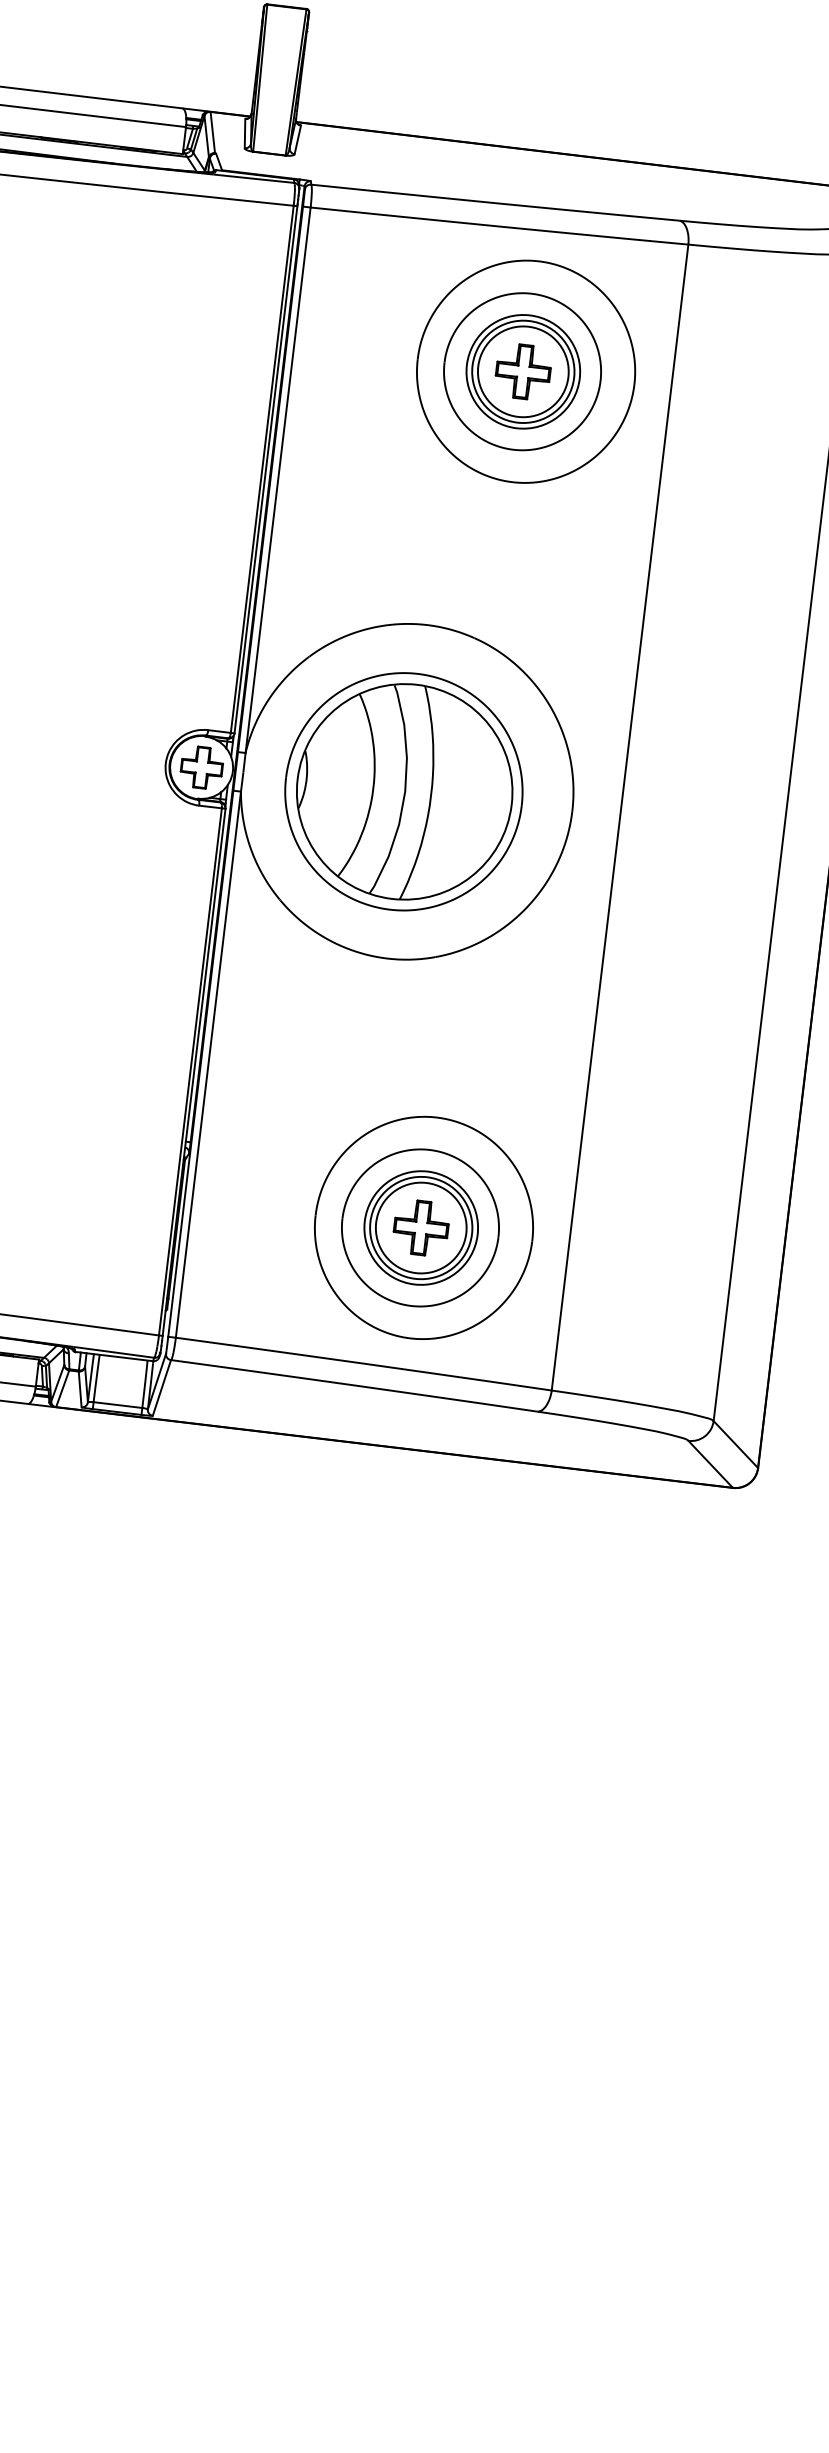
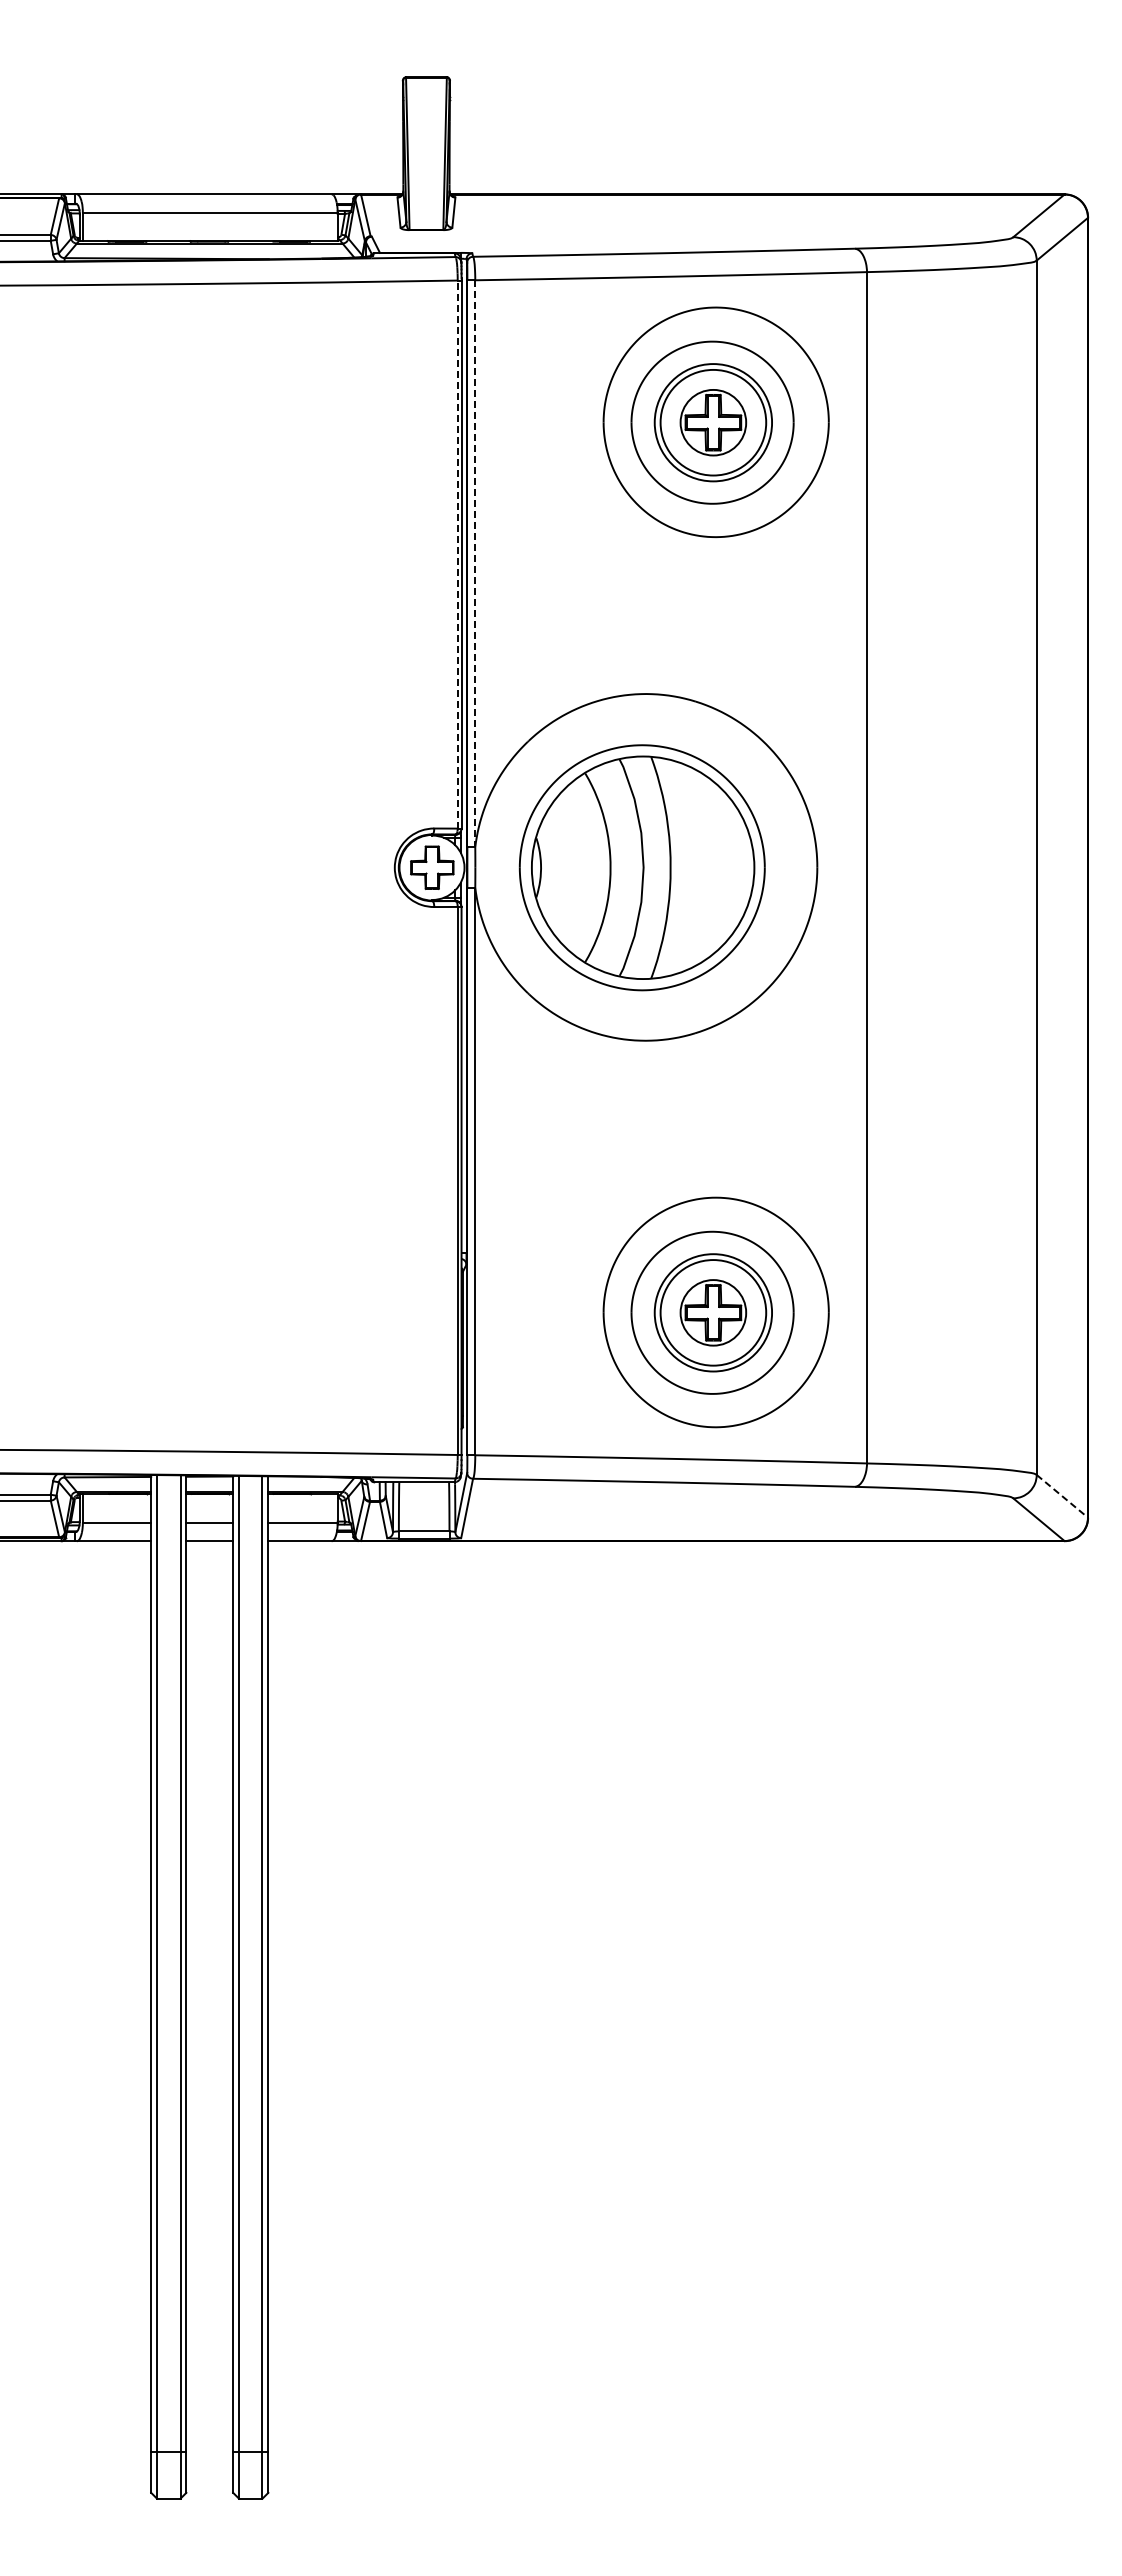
circle: (523, 371) -> (713, 422), size x0.7
line: (262, 469) -> (457, 554), solid -> dashed
line: (278, 479) -> (475, 563), solid -> dashed
circle: (421, 1227) -> (713, 1312), size x0.7
line: (735, 1444) -> (1062, 1496), solid -> dashed

